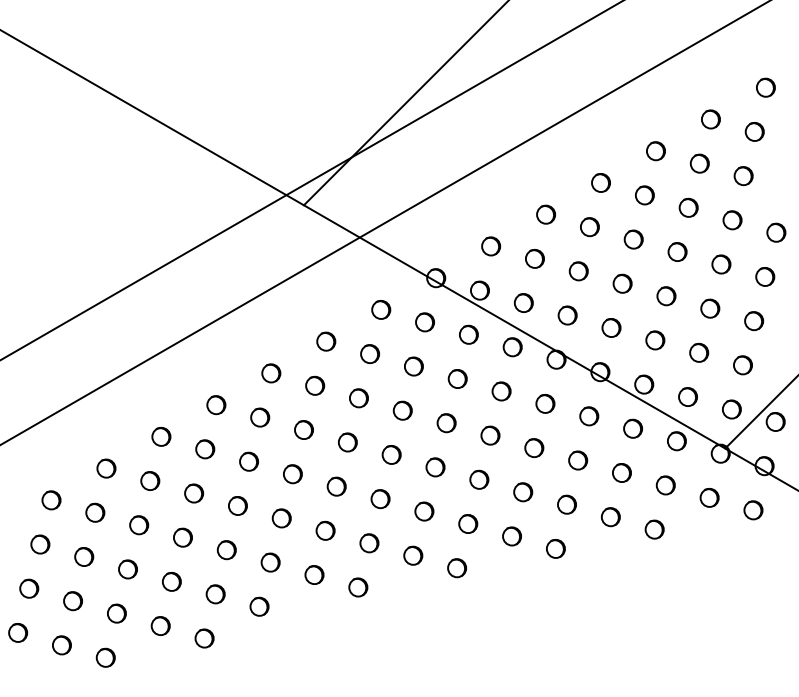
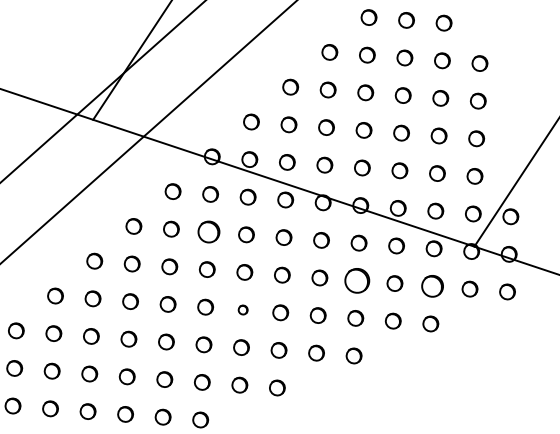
circle: (413, 366) -> (208, 232), size x1.4
circle: (578, 460) -> (357, 280), size x1.6
circle: (435, 467) -> (243, 310), size x0.6
circle: (665, 485) -> (432, 286), size x1.4

